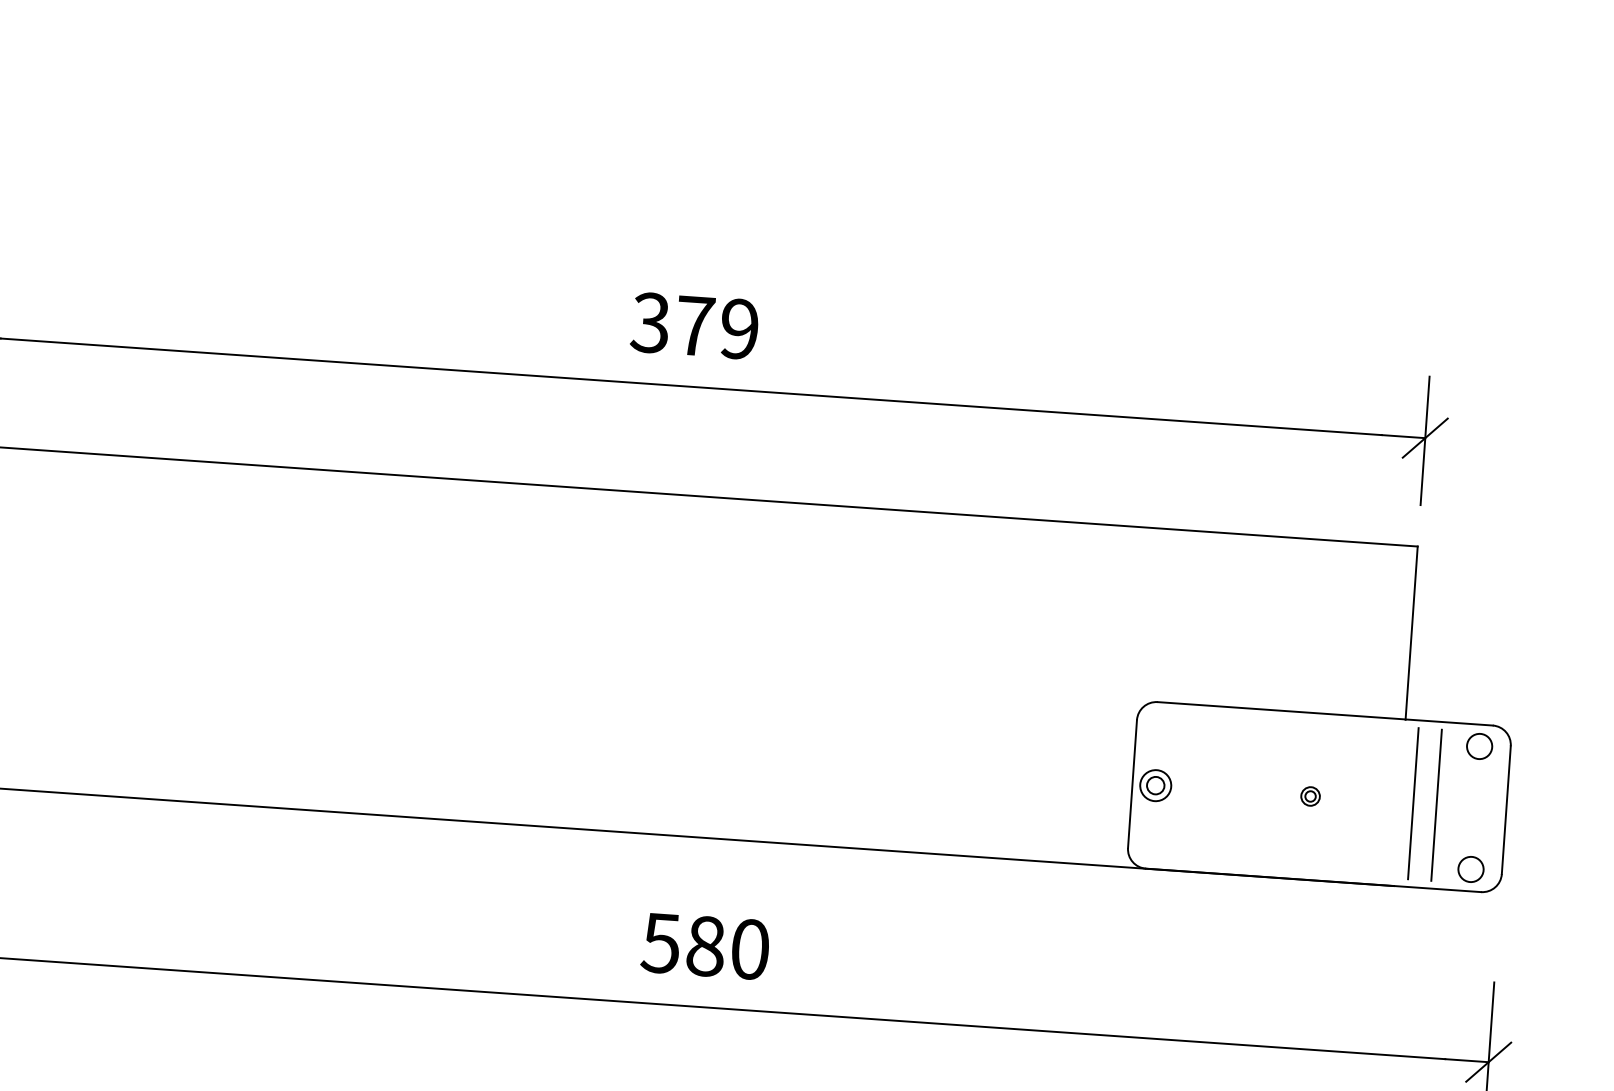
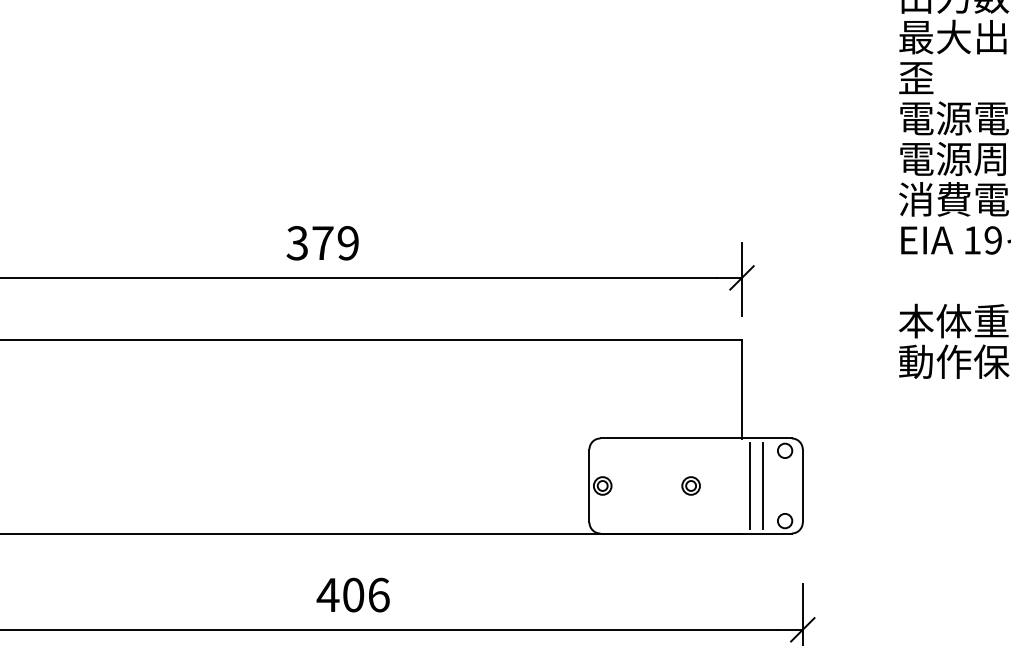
part: (1309, 795) -> (690, 485), size x1.67
text: (704, 945) -> (352, 594), 580 -> 406

